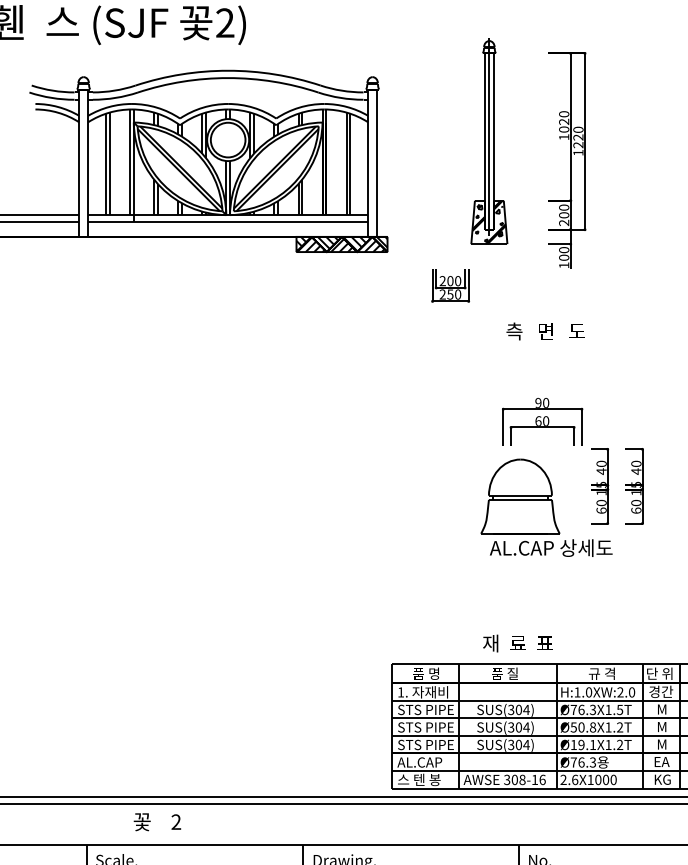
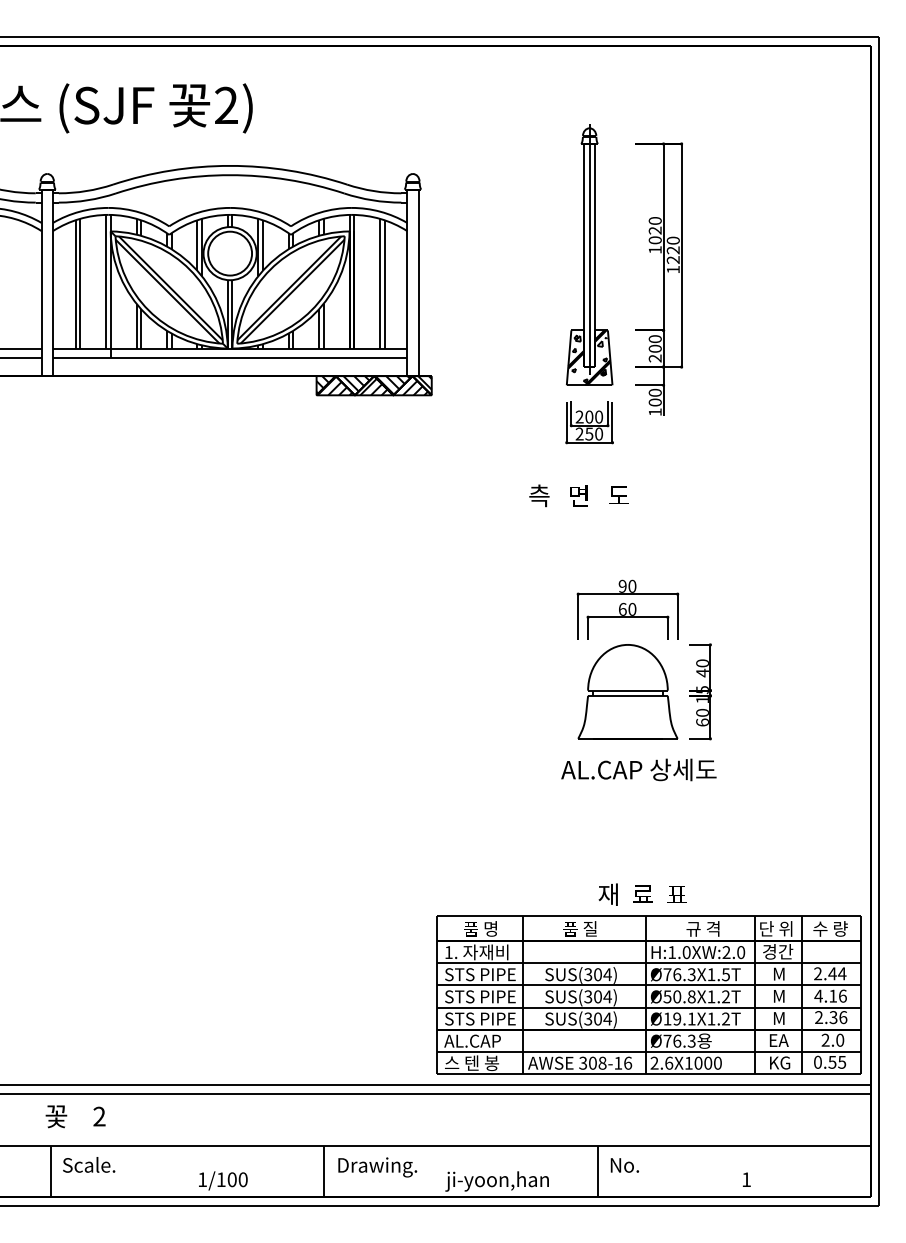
part: (489, 140) -> (589, 254), moved
part: (450, 285) -> (589, 422), moved
text: (545, 331) -> (578, 495), moved
part: (634, 486) -> (744, 691), removed
part: (520, 496) -> (627, 691), moved
text: (517, 643) -> (642, 894), moved
text: (157, 822) -> (75, 1116), moved

